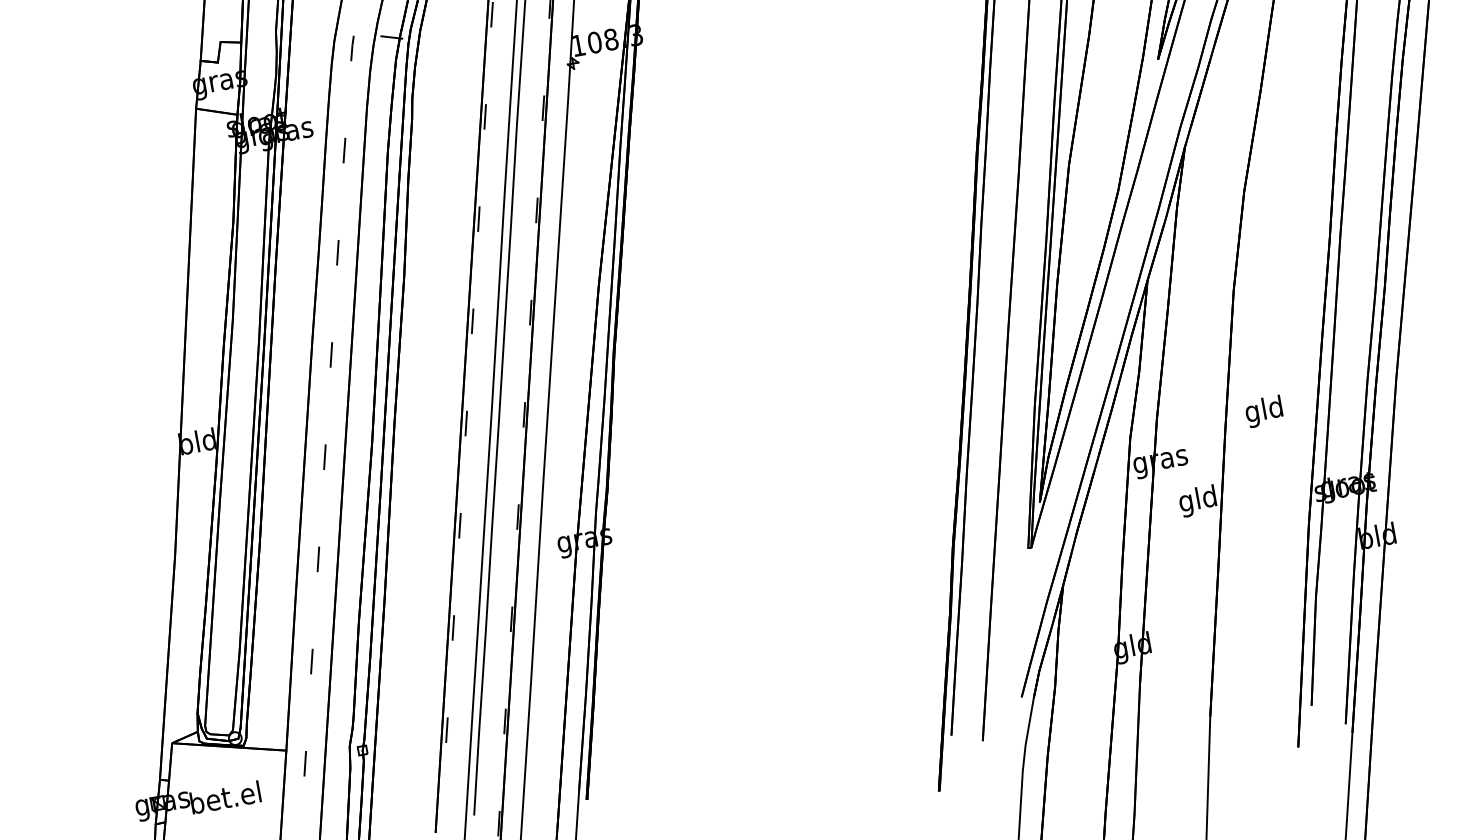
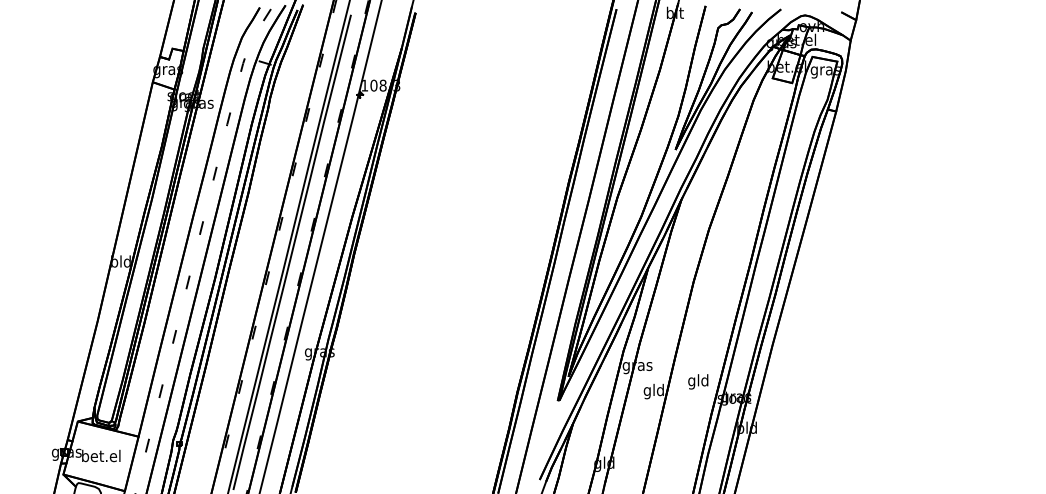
text: (1264, 410) -> (698, 381), moved

